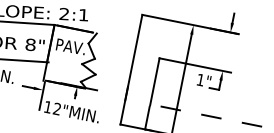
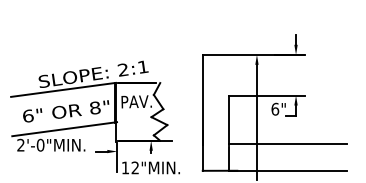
text: (201, 79) -> (275, 108), 1" -> 6"
line: (206, 115) -> (288, 144), dashed -> solid

